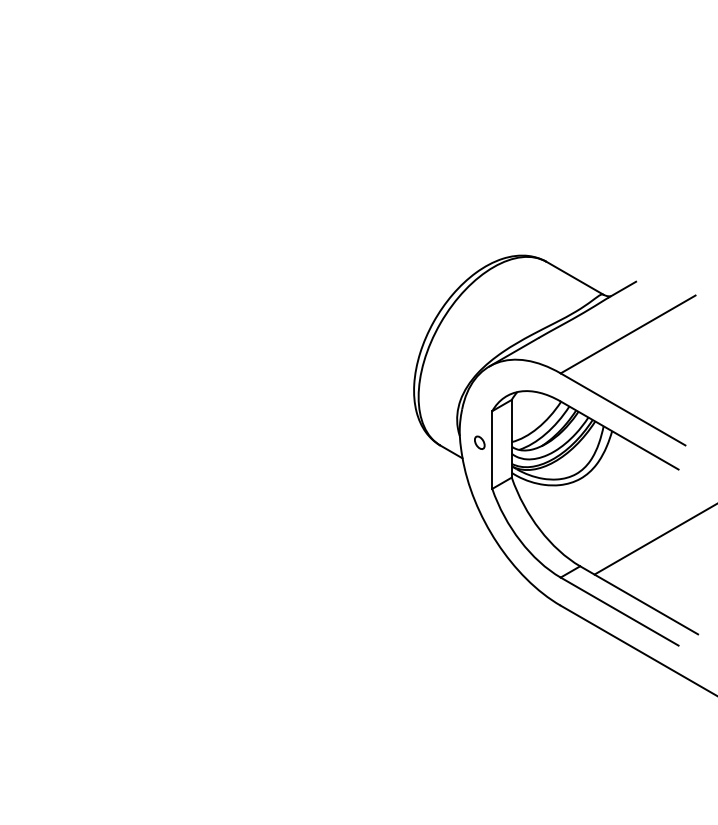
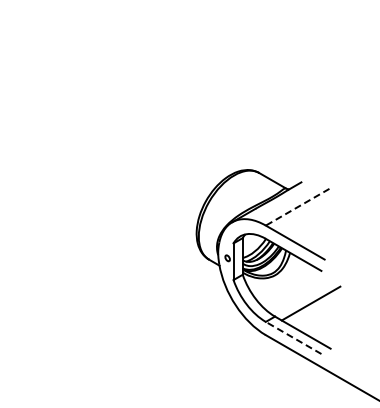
line: (627, 335) -> (297, 207), solid -> dashed
line: (619, 610) -> (293, 337), solid -> dashed

